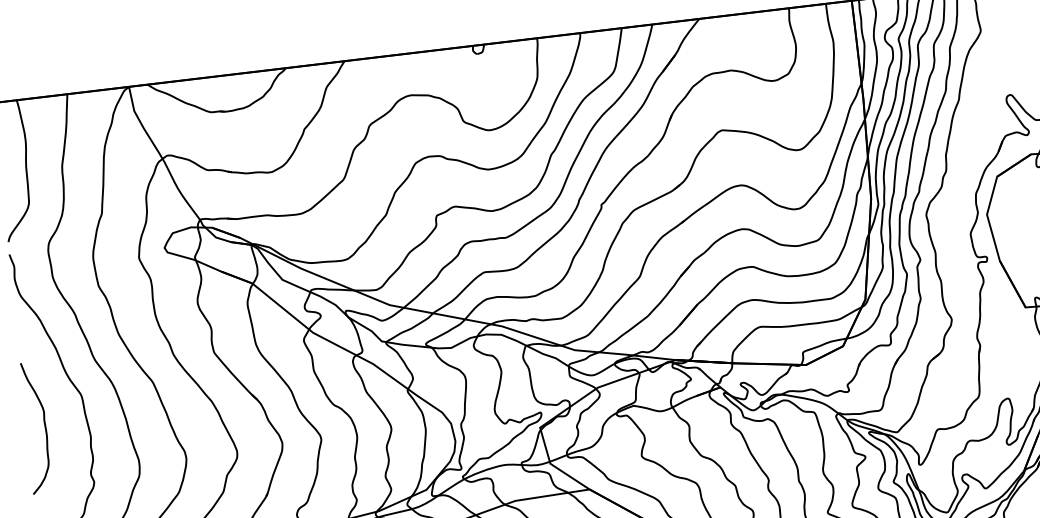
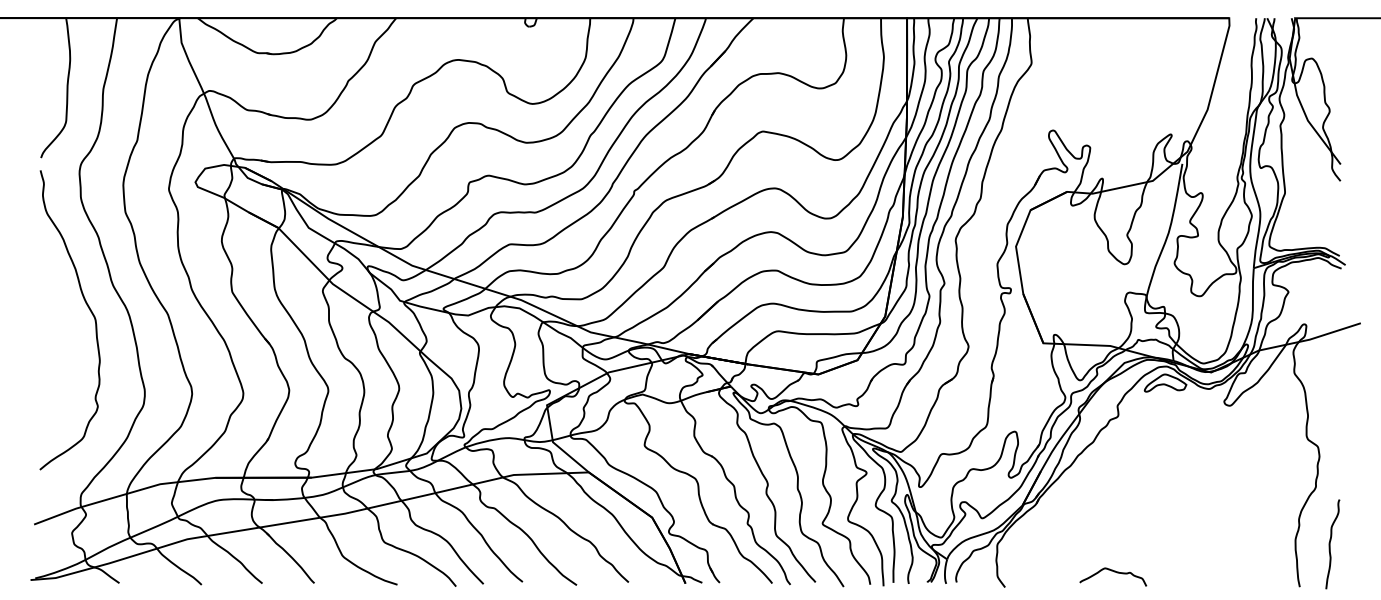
curve: (43, 423) -> (54, 342), removed

